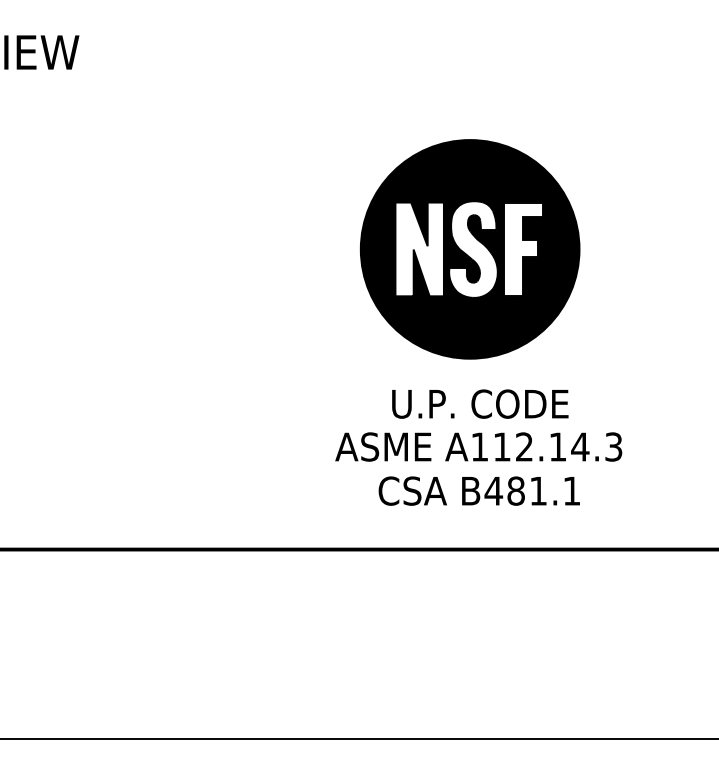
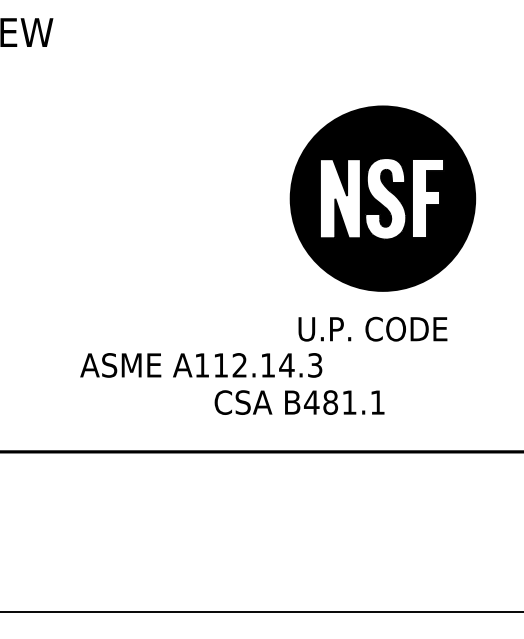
text: (480, 403) -> (373, 328), moved
text: (478, 446) -> (201, 364), moved
text: (478, 490) -> (298, 402), moved

